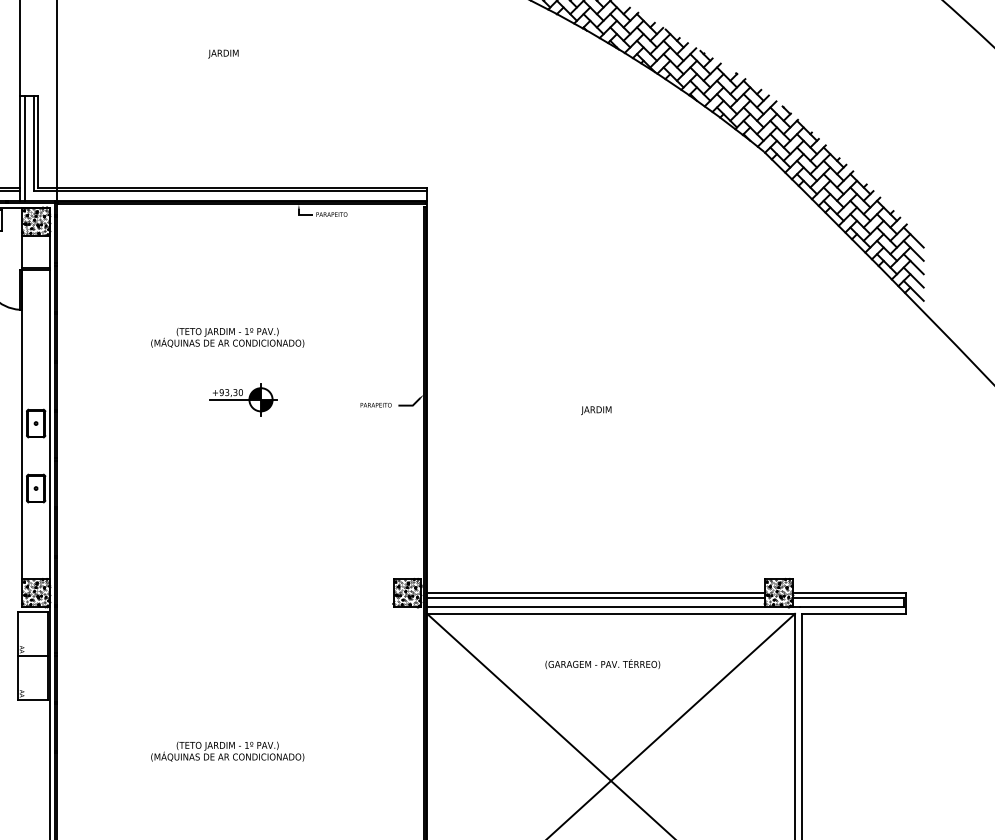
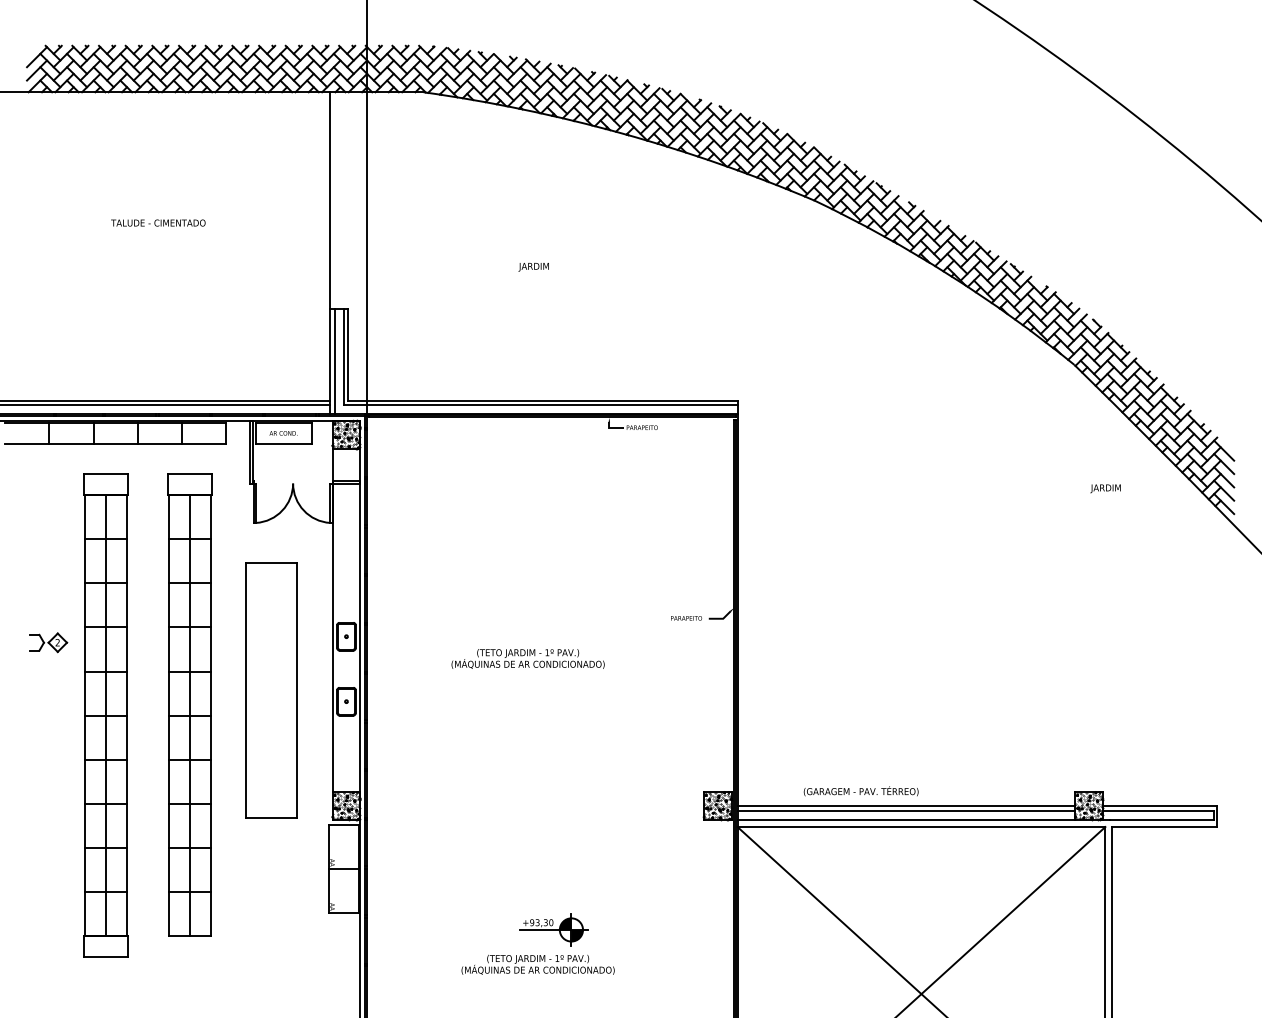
text: (227, 337) -> (527, 658), moved
part: (243, 399) -> (553, 929), moved
text: (596, 410) -> (1105, 488), moved
text: (602, 664) -> (860, 791), moved

